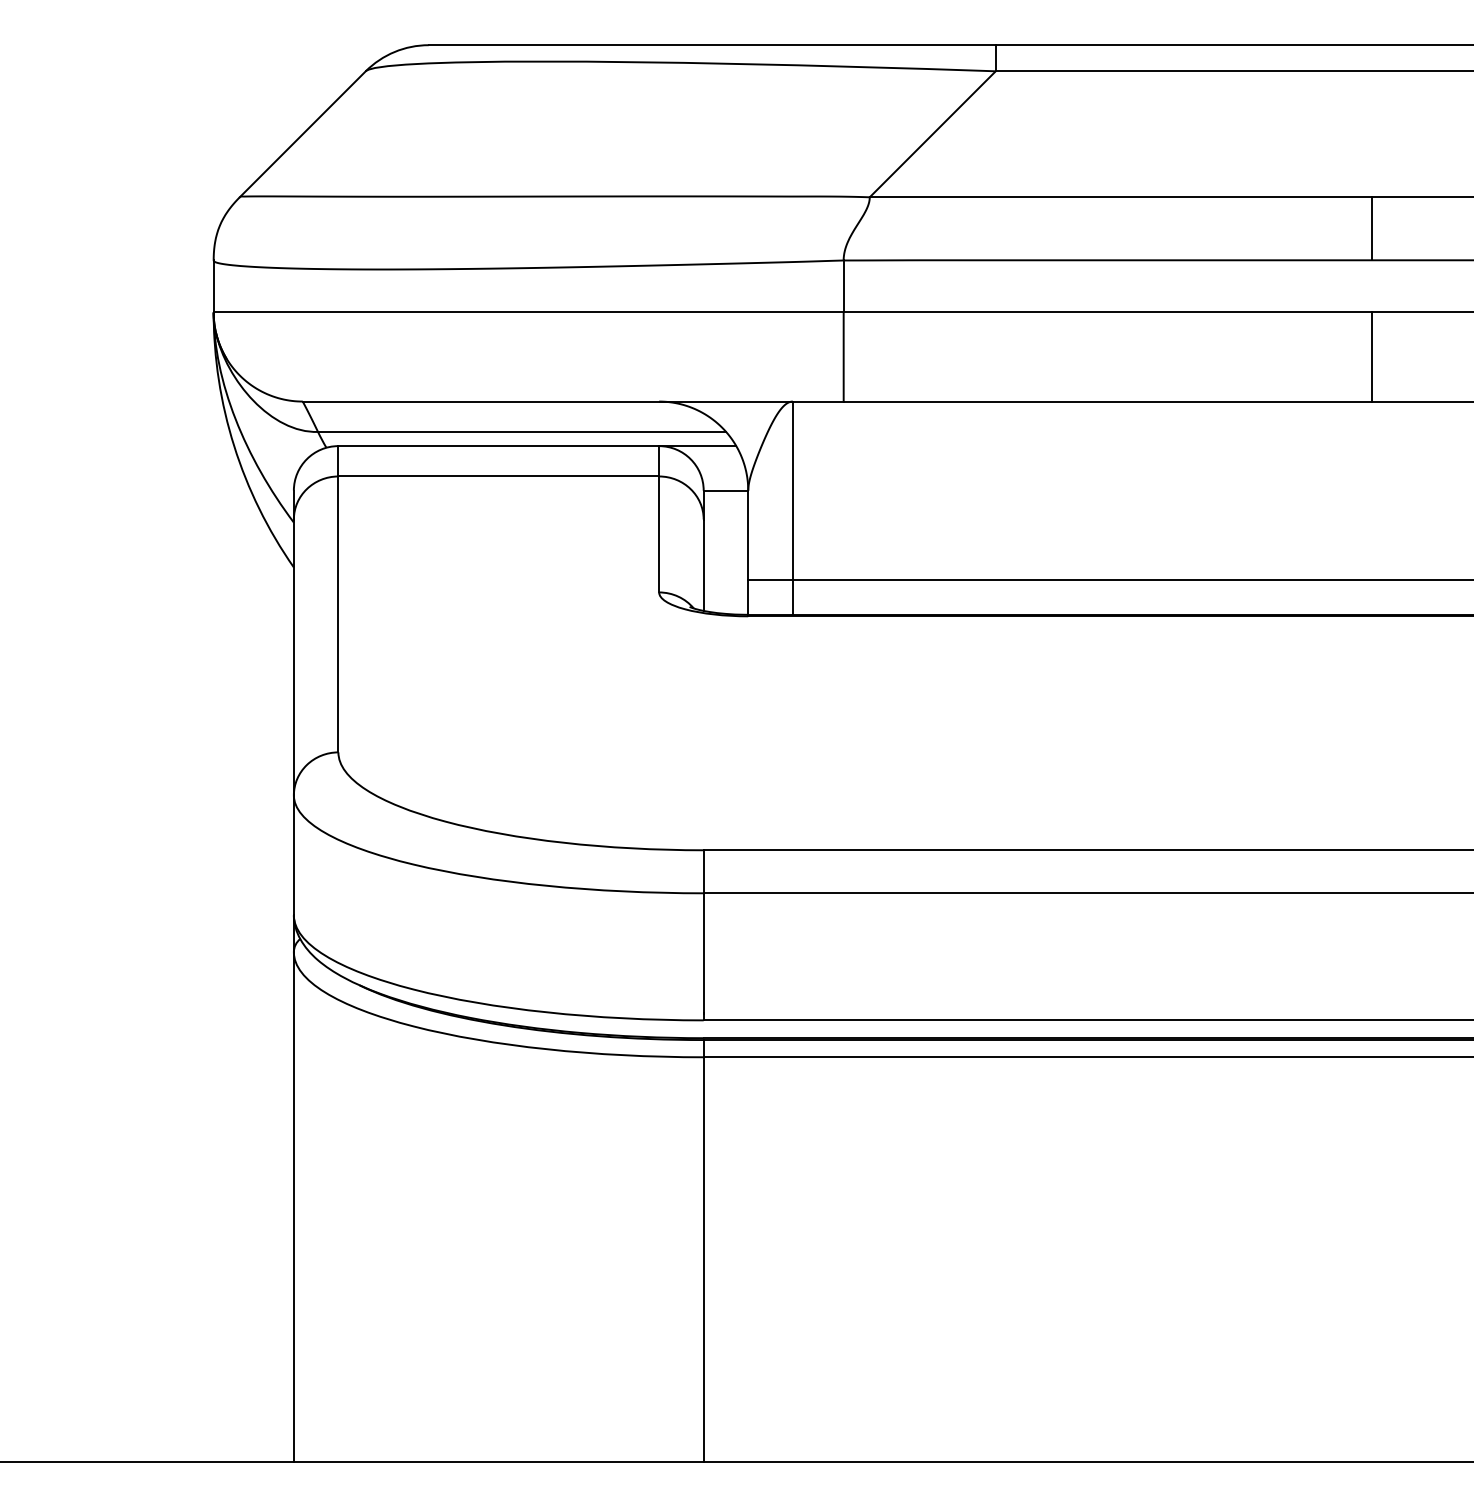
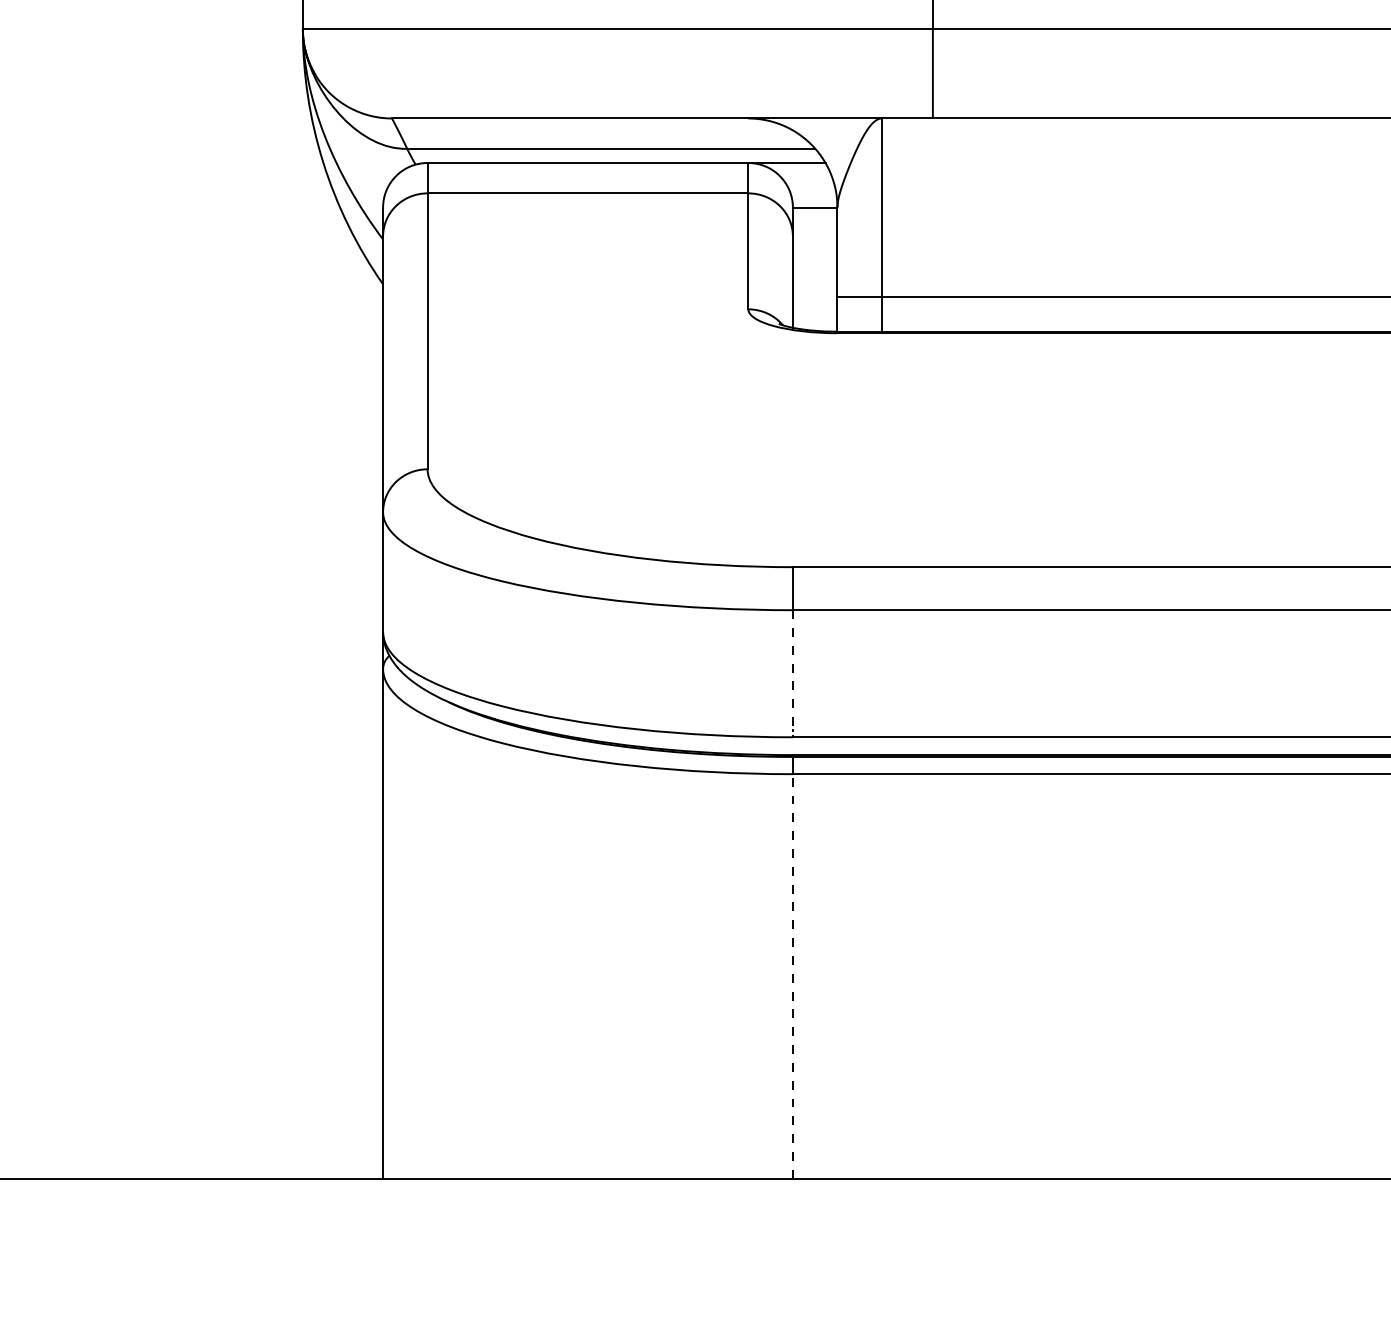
line: (703, 956) -> (792, 673), solid -> dashed
line: (703, 1259) -> (792, 976), solid -> dashed

